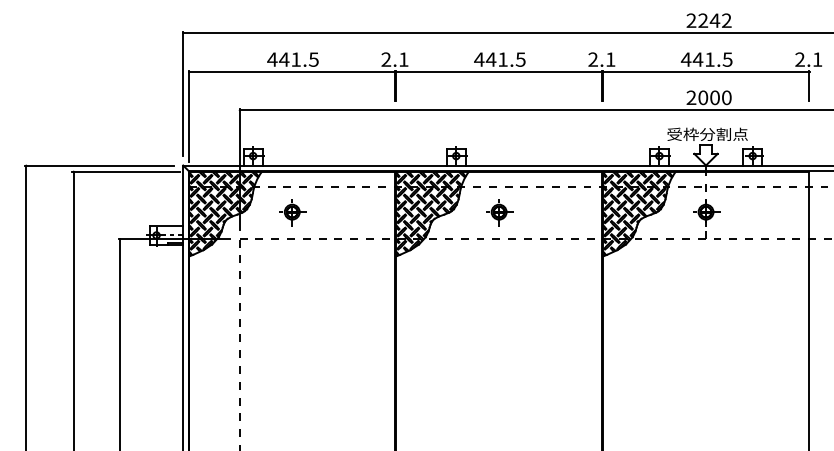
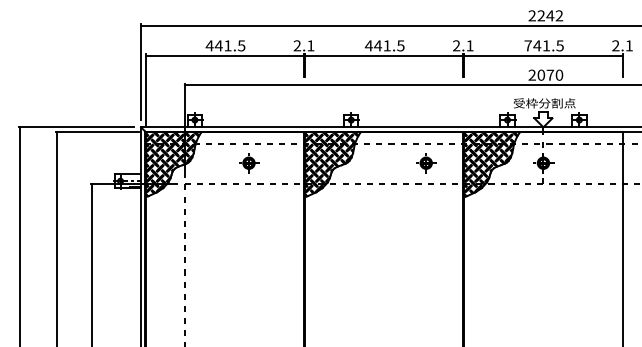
text: (686, 59) -> (528, 45), 441.5 -> 741.5
text: (715, 96) -> (550, 74), 2000 -> 2070
part: (292, 212) -> (249, 163), moved
part: (499, 212) -> (426, 163), moved

